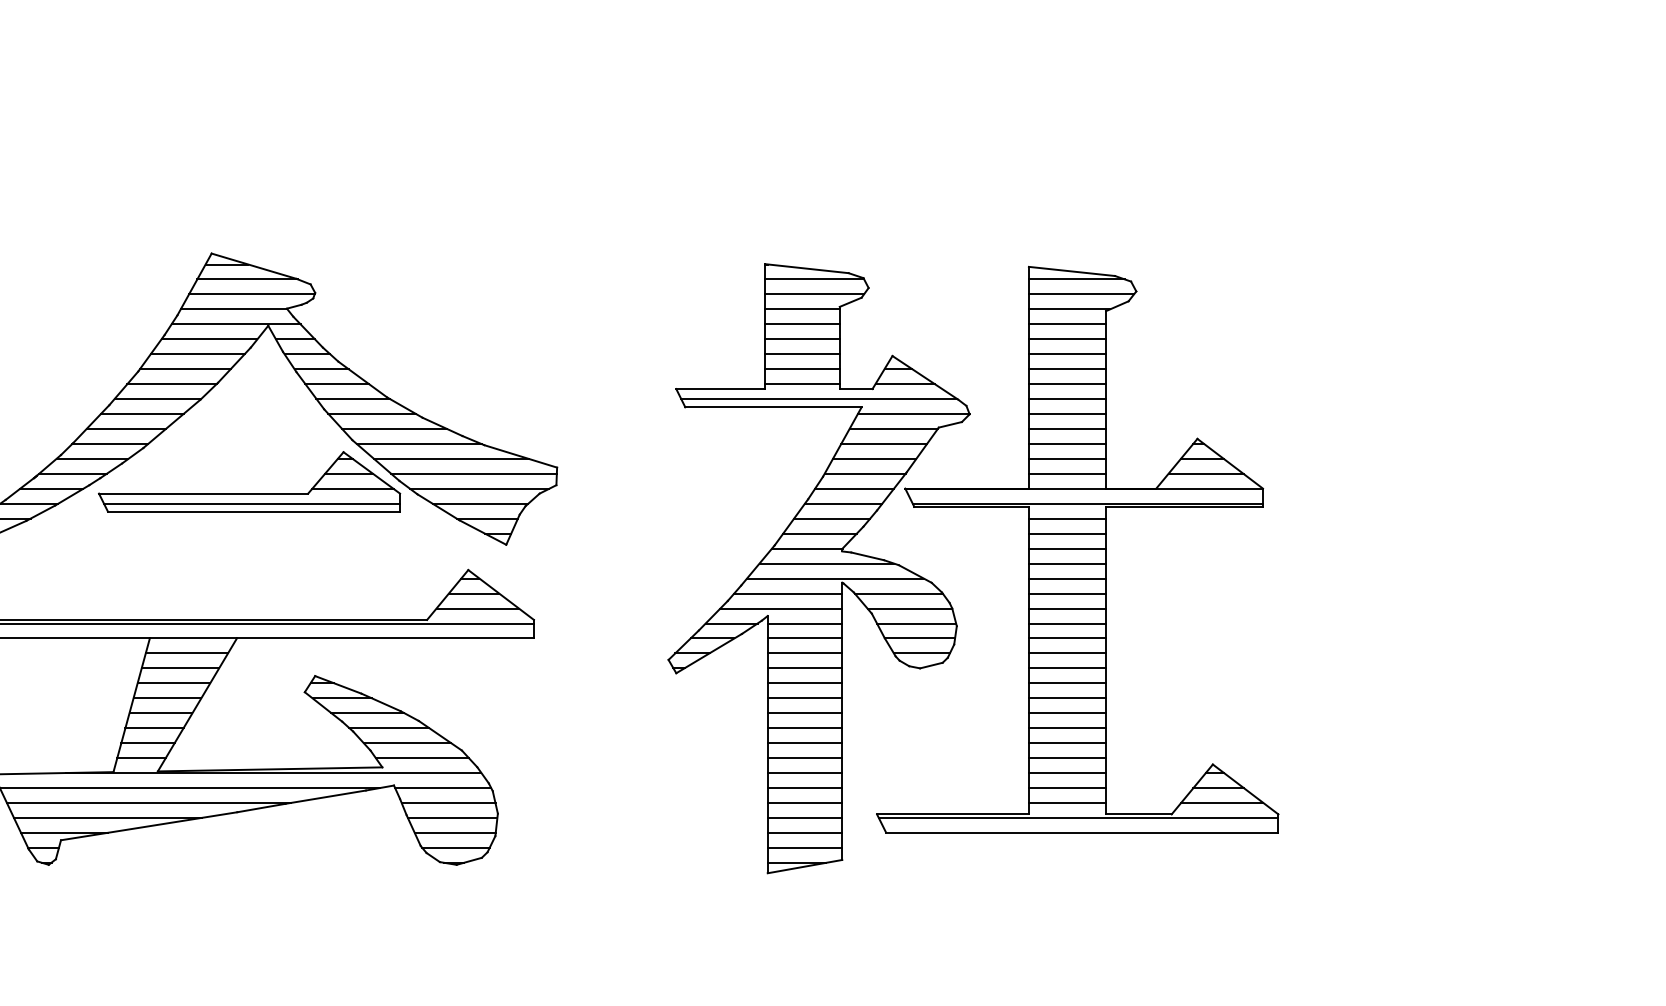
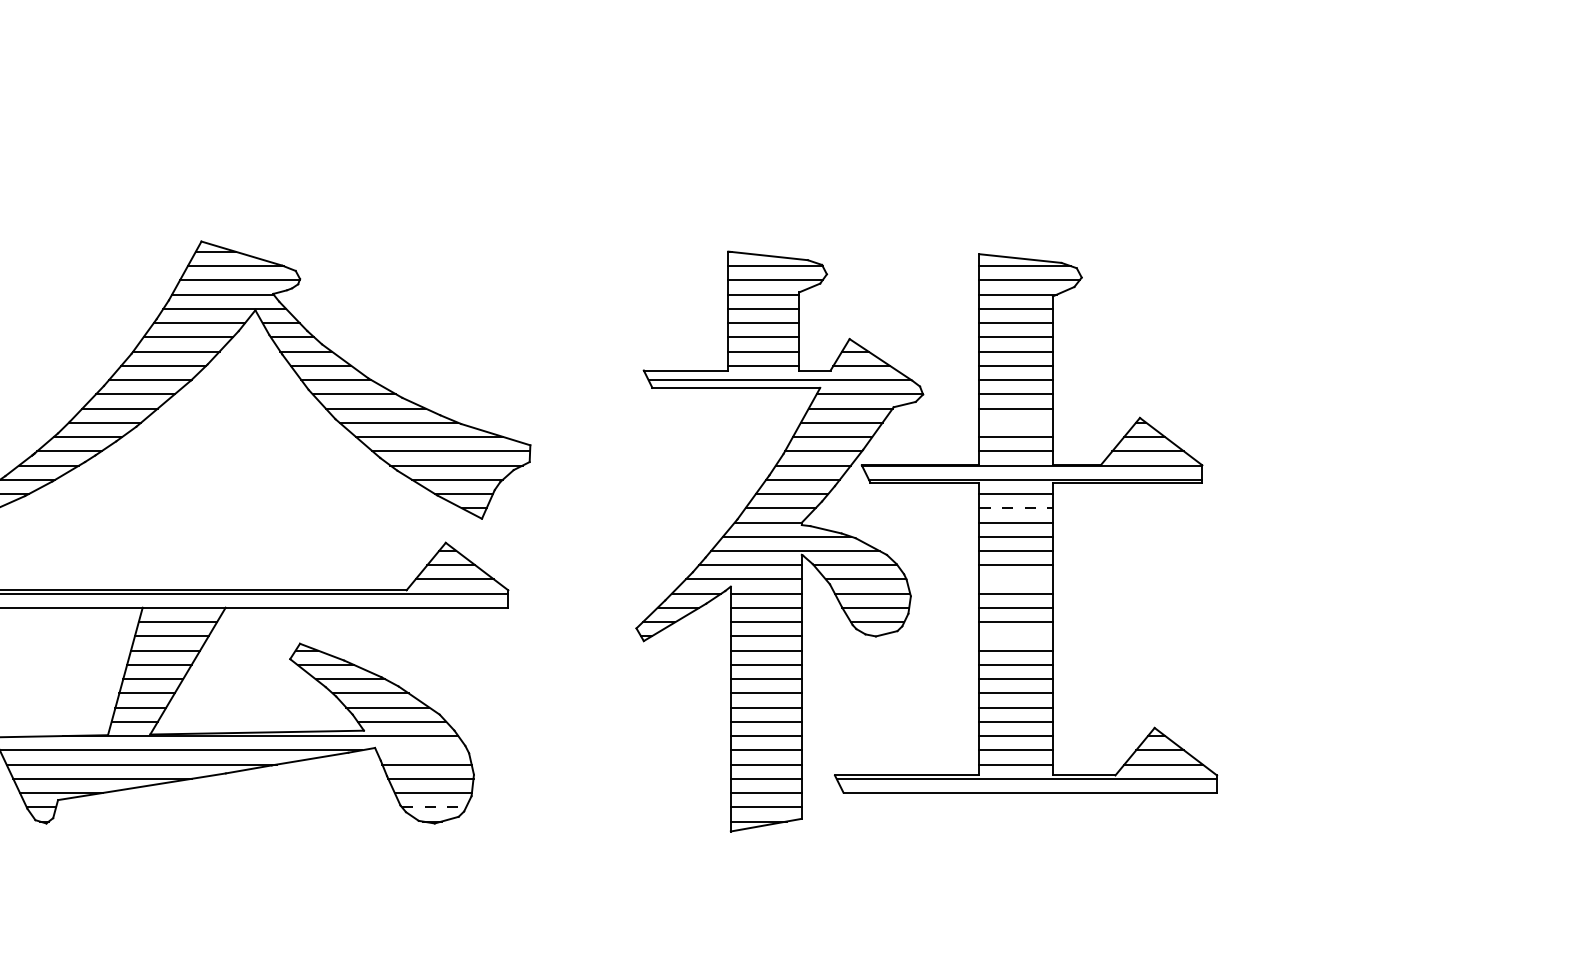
line: (1067, 444) -> (1016, 423), removed
part: (249, 493) -> (237, 469), removed
line: (1067, 533) -> (1016, 508), solid -> dashed
line: (1067, 608) -> (1016, 579), removed
line: (1067, 668) -> (1016, 636), removed
line: (443, 788) -> (422, 750), removed
line: (455, 847) -> (433, 806), solid -> dashed

